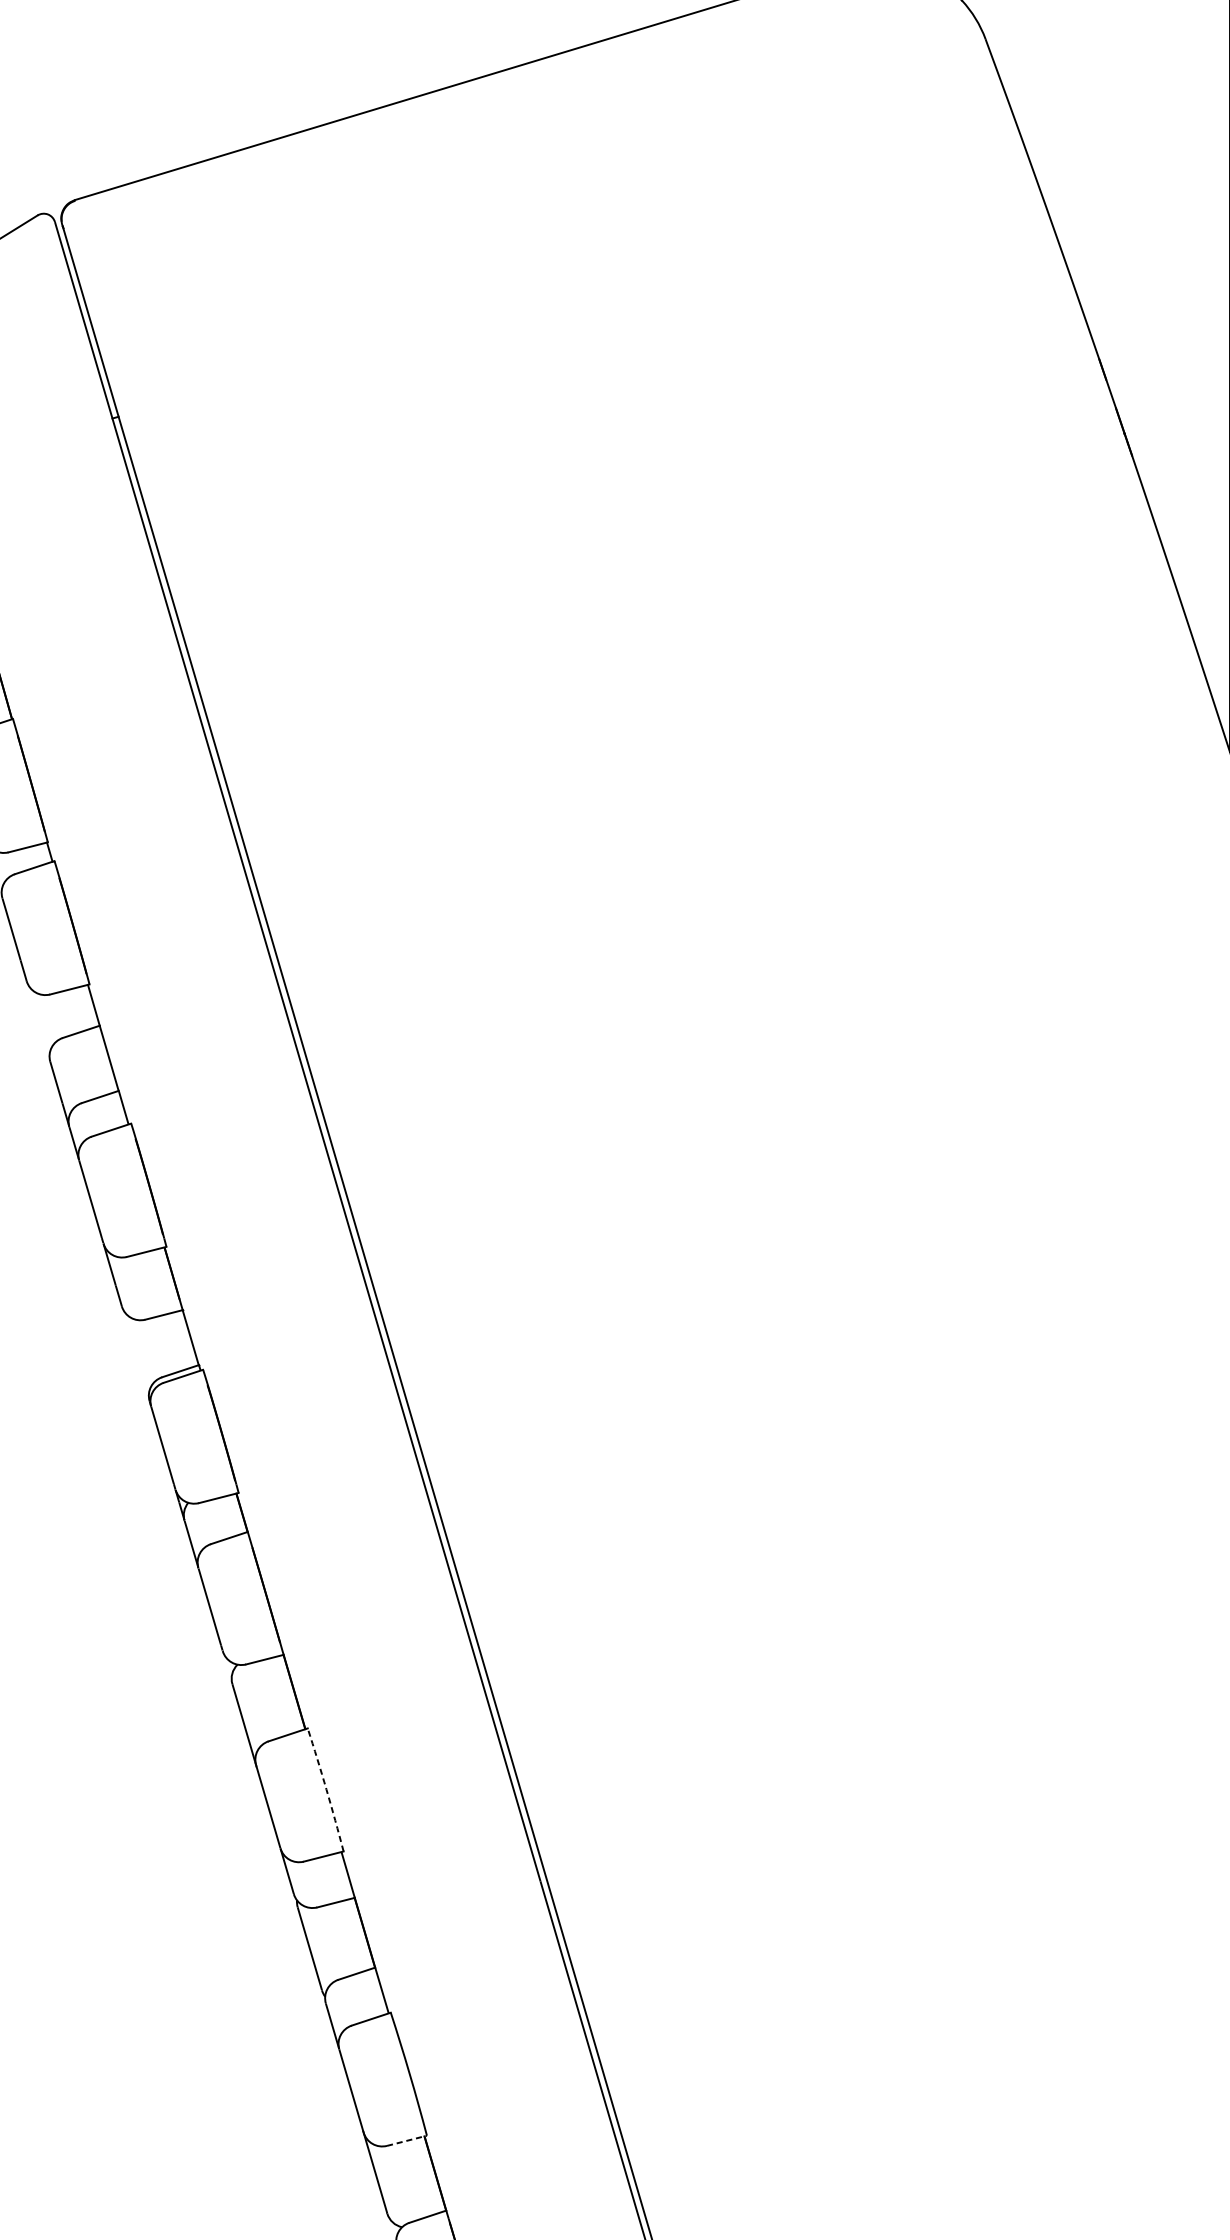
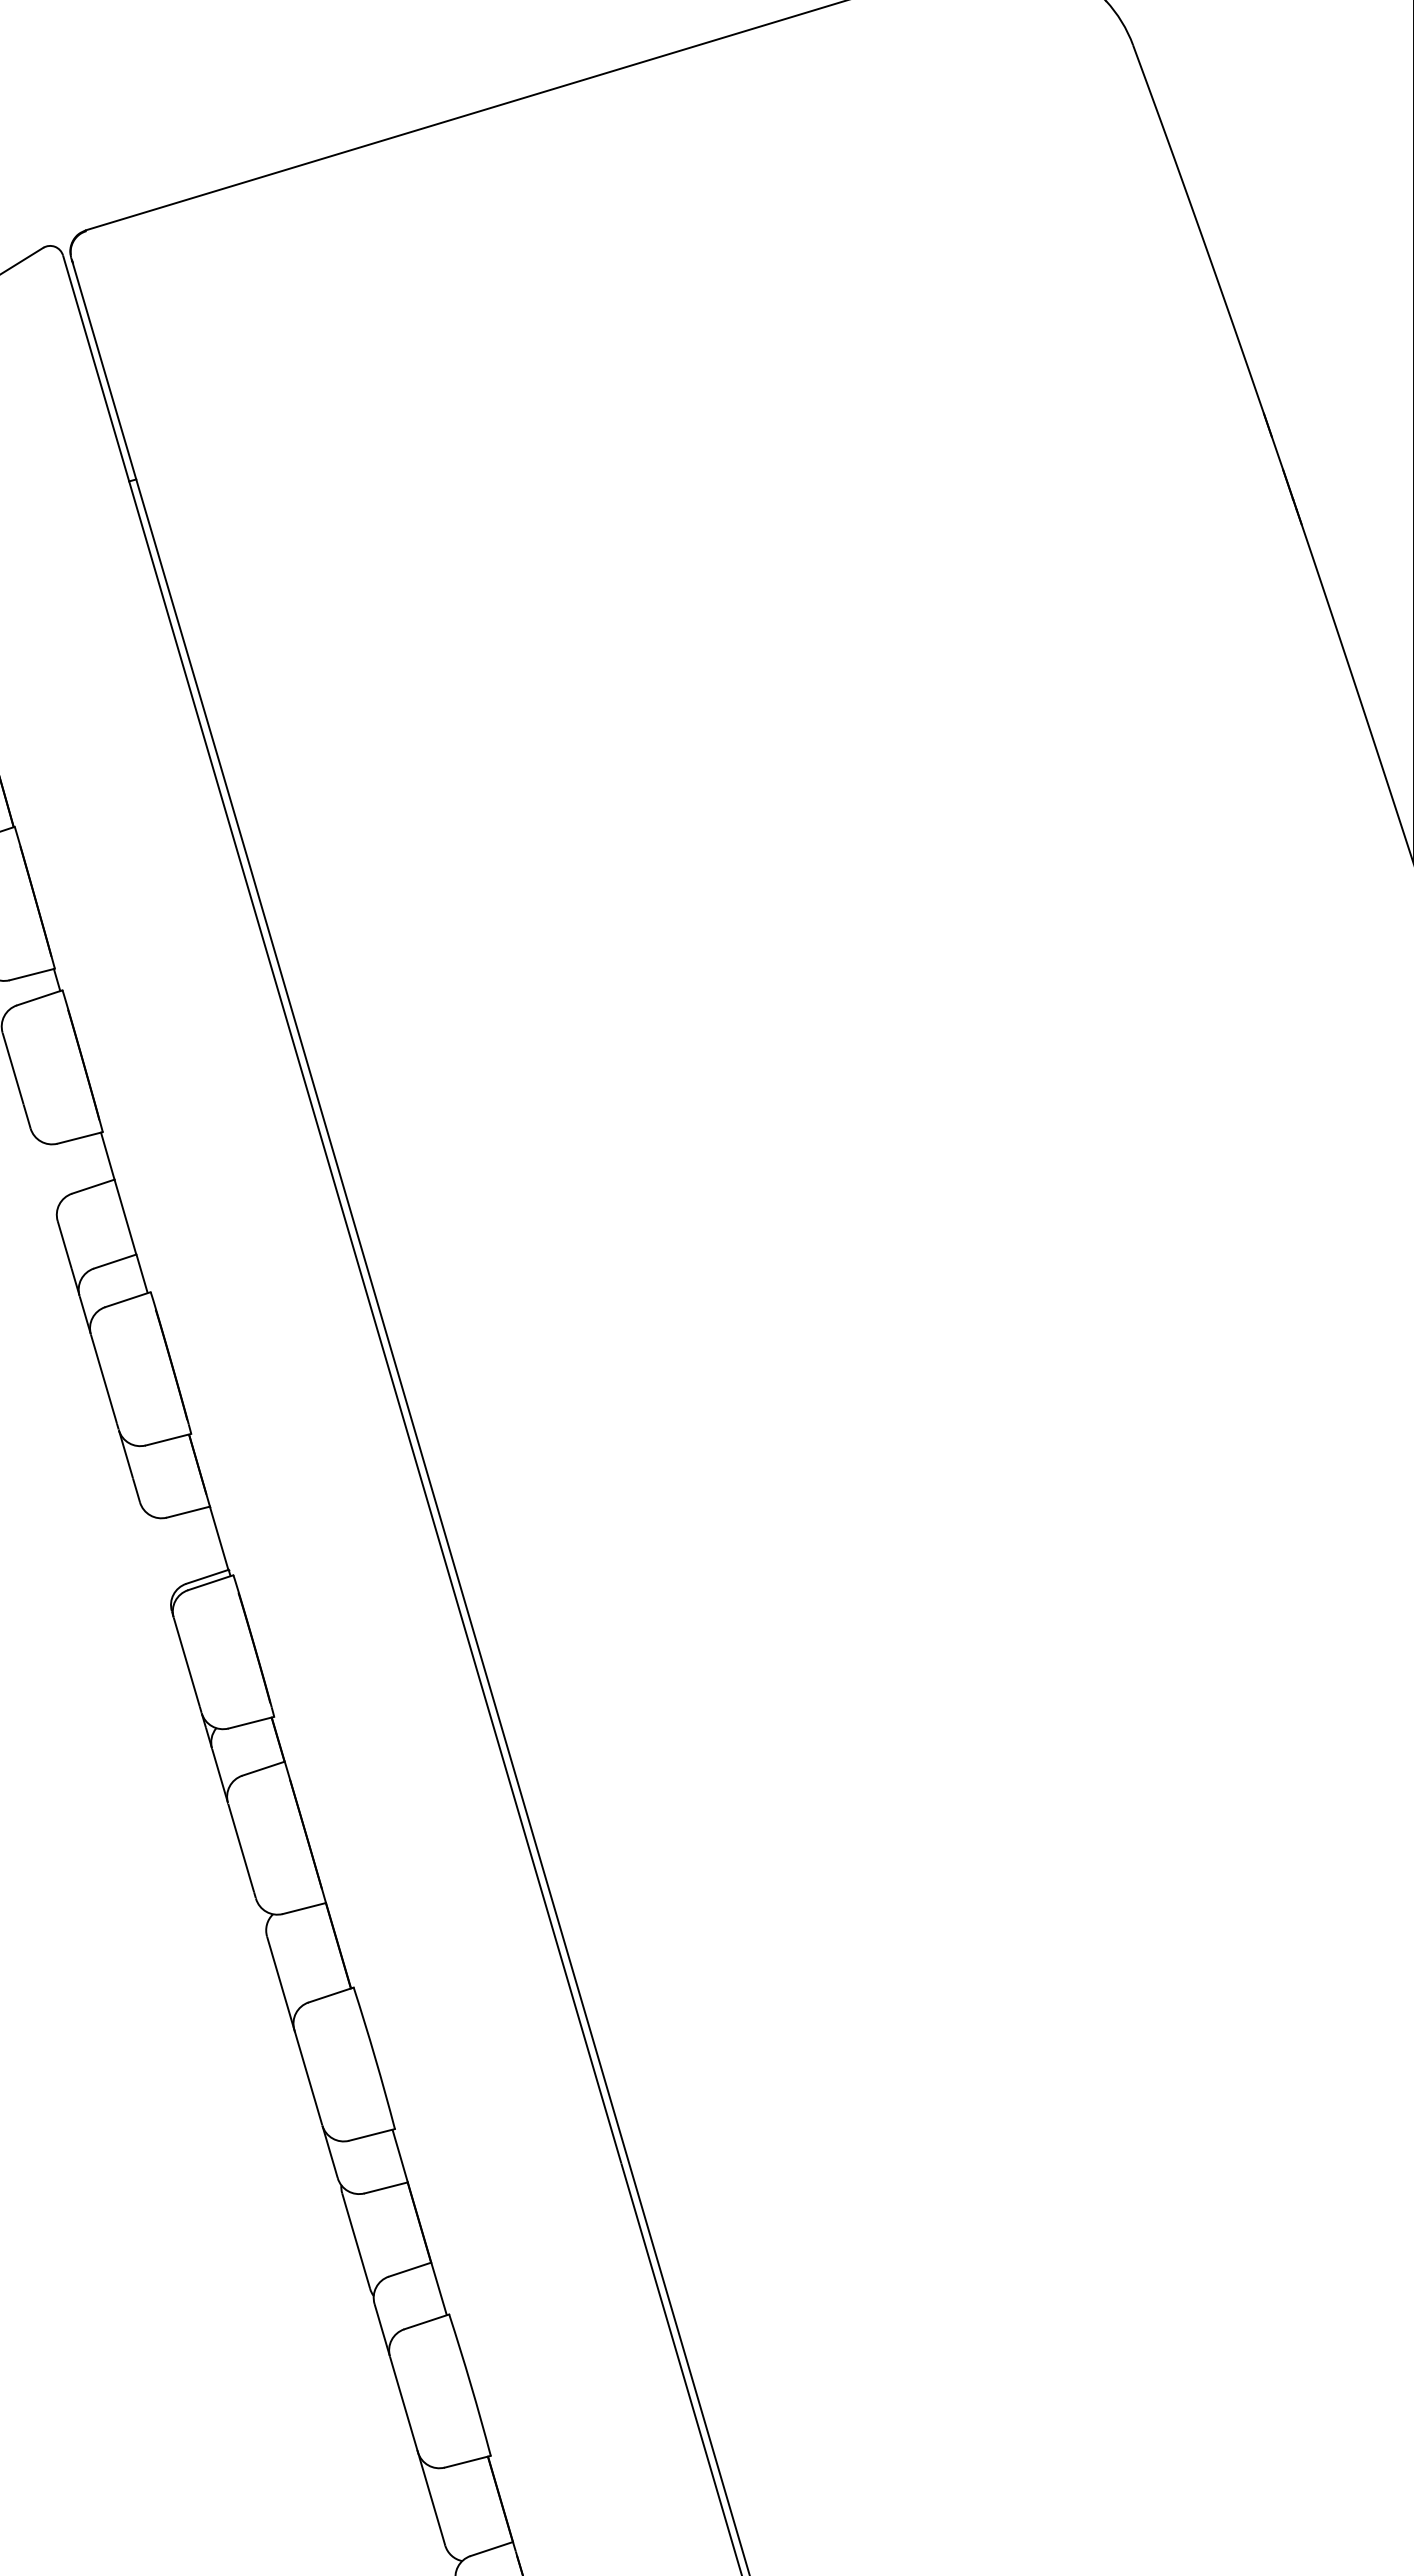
arc: (326, 1790) -> (375, 2058), dashed -> solid
line: (406, 2140) -> (467, 2461), dashed -> solid

